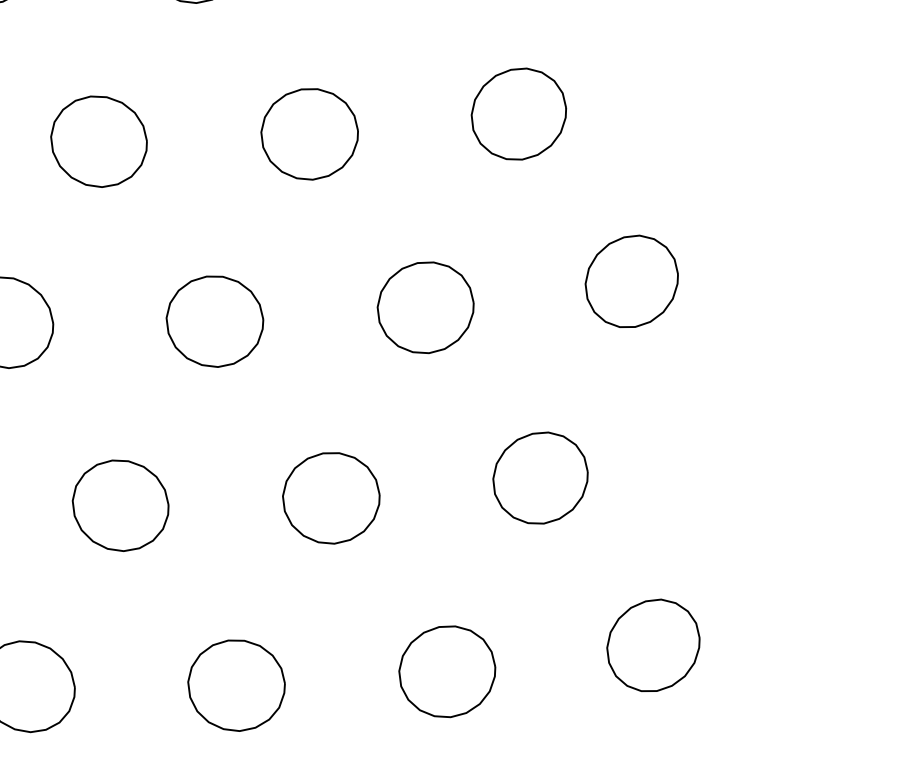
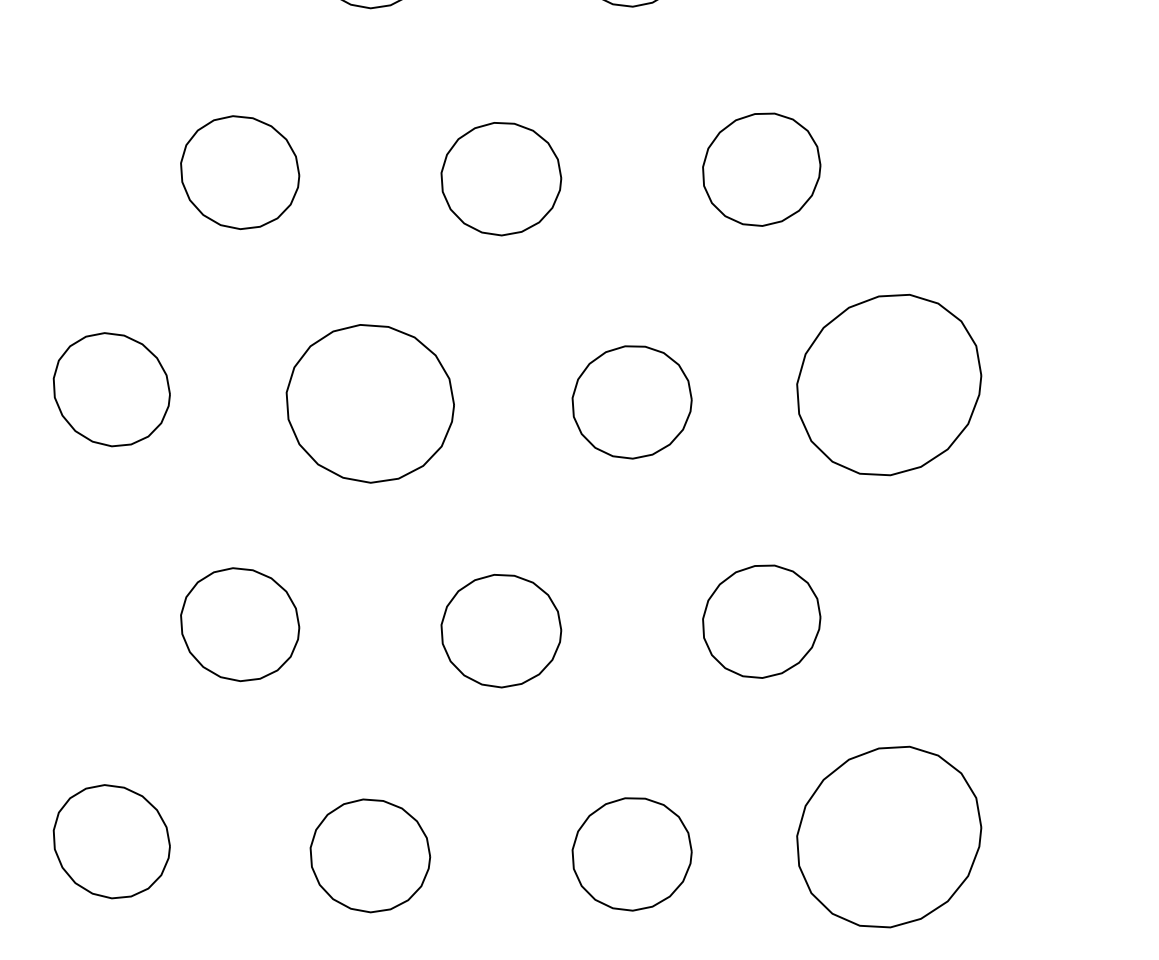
part: (631, 281) -> (888, 384), size x1.6
part: (215, 321) -> (370, 403), size x1.4
part: (653, 645) -> (888, 836), size x1.6

